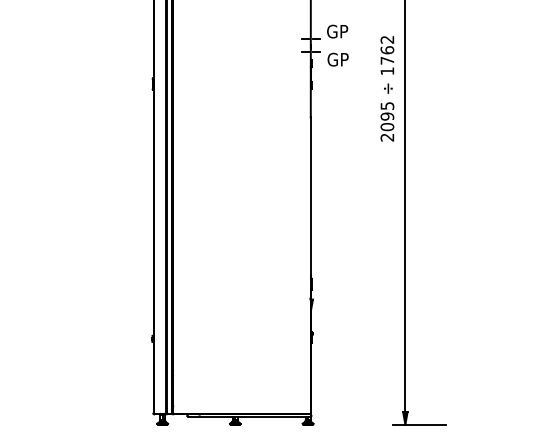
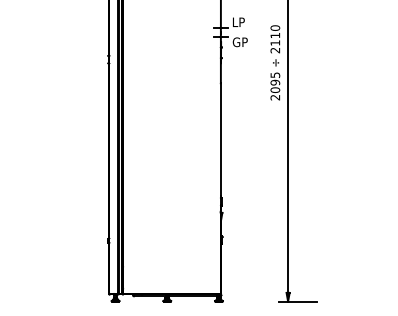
text: (336, 31) -> (239, 22), GP -> LP
text: (387, 55) -> (275, 39), 1762 -> 2110

